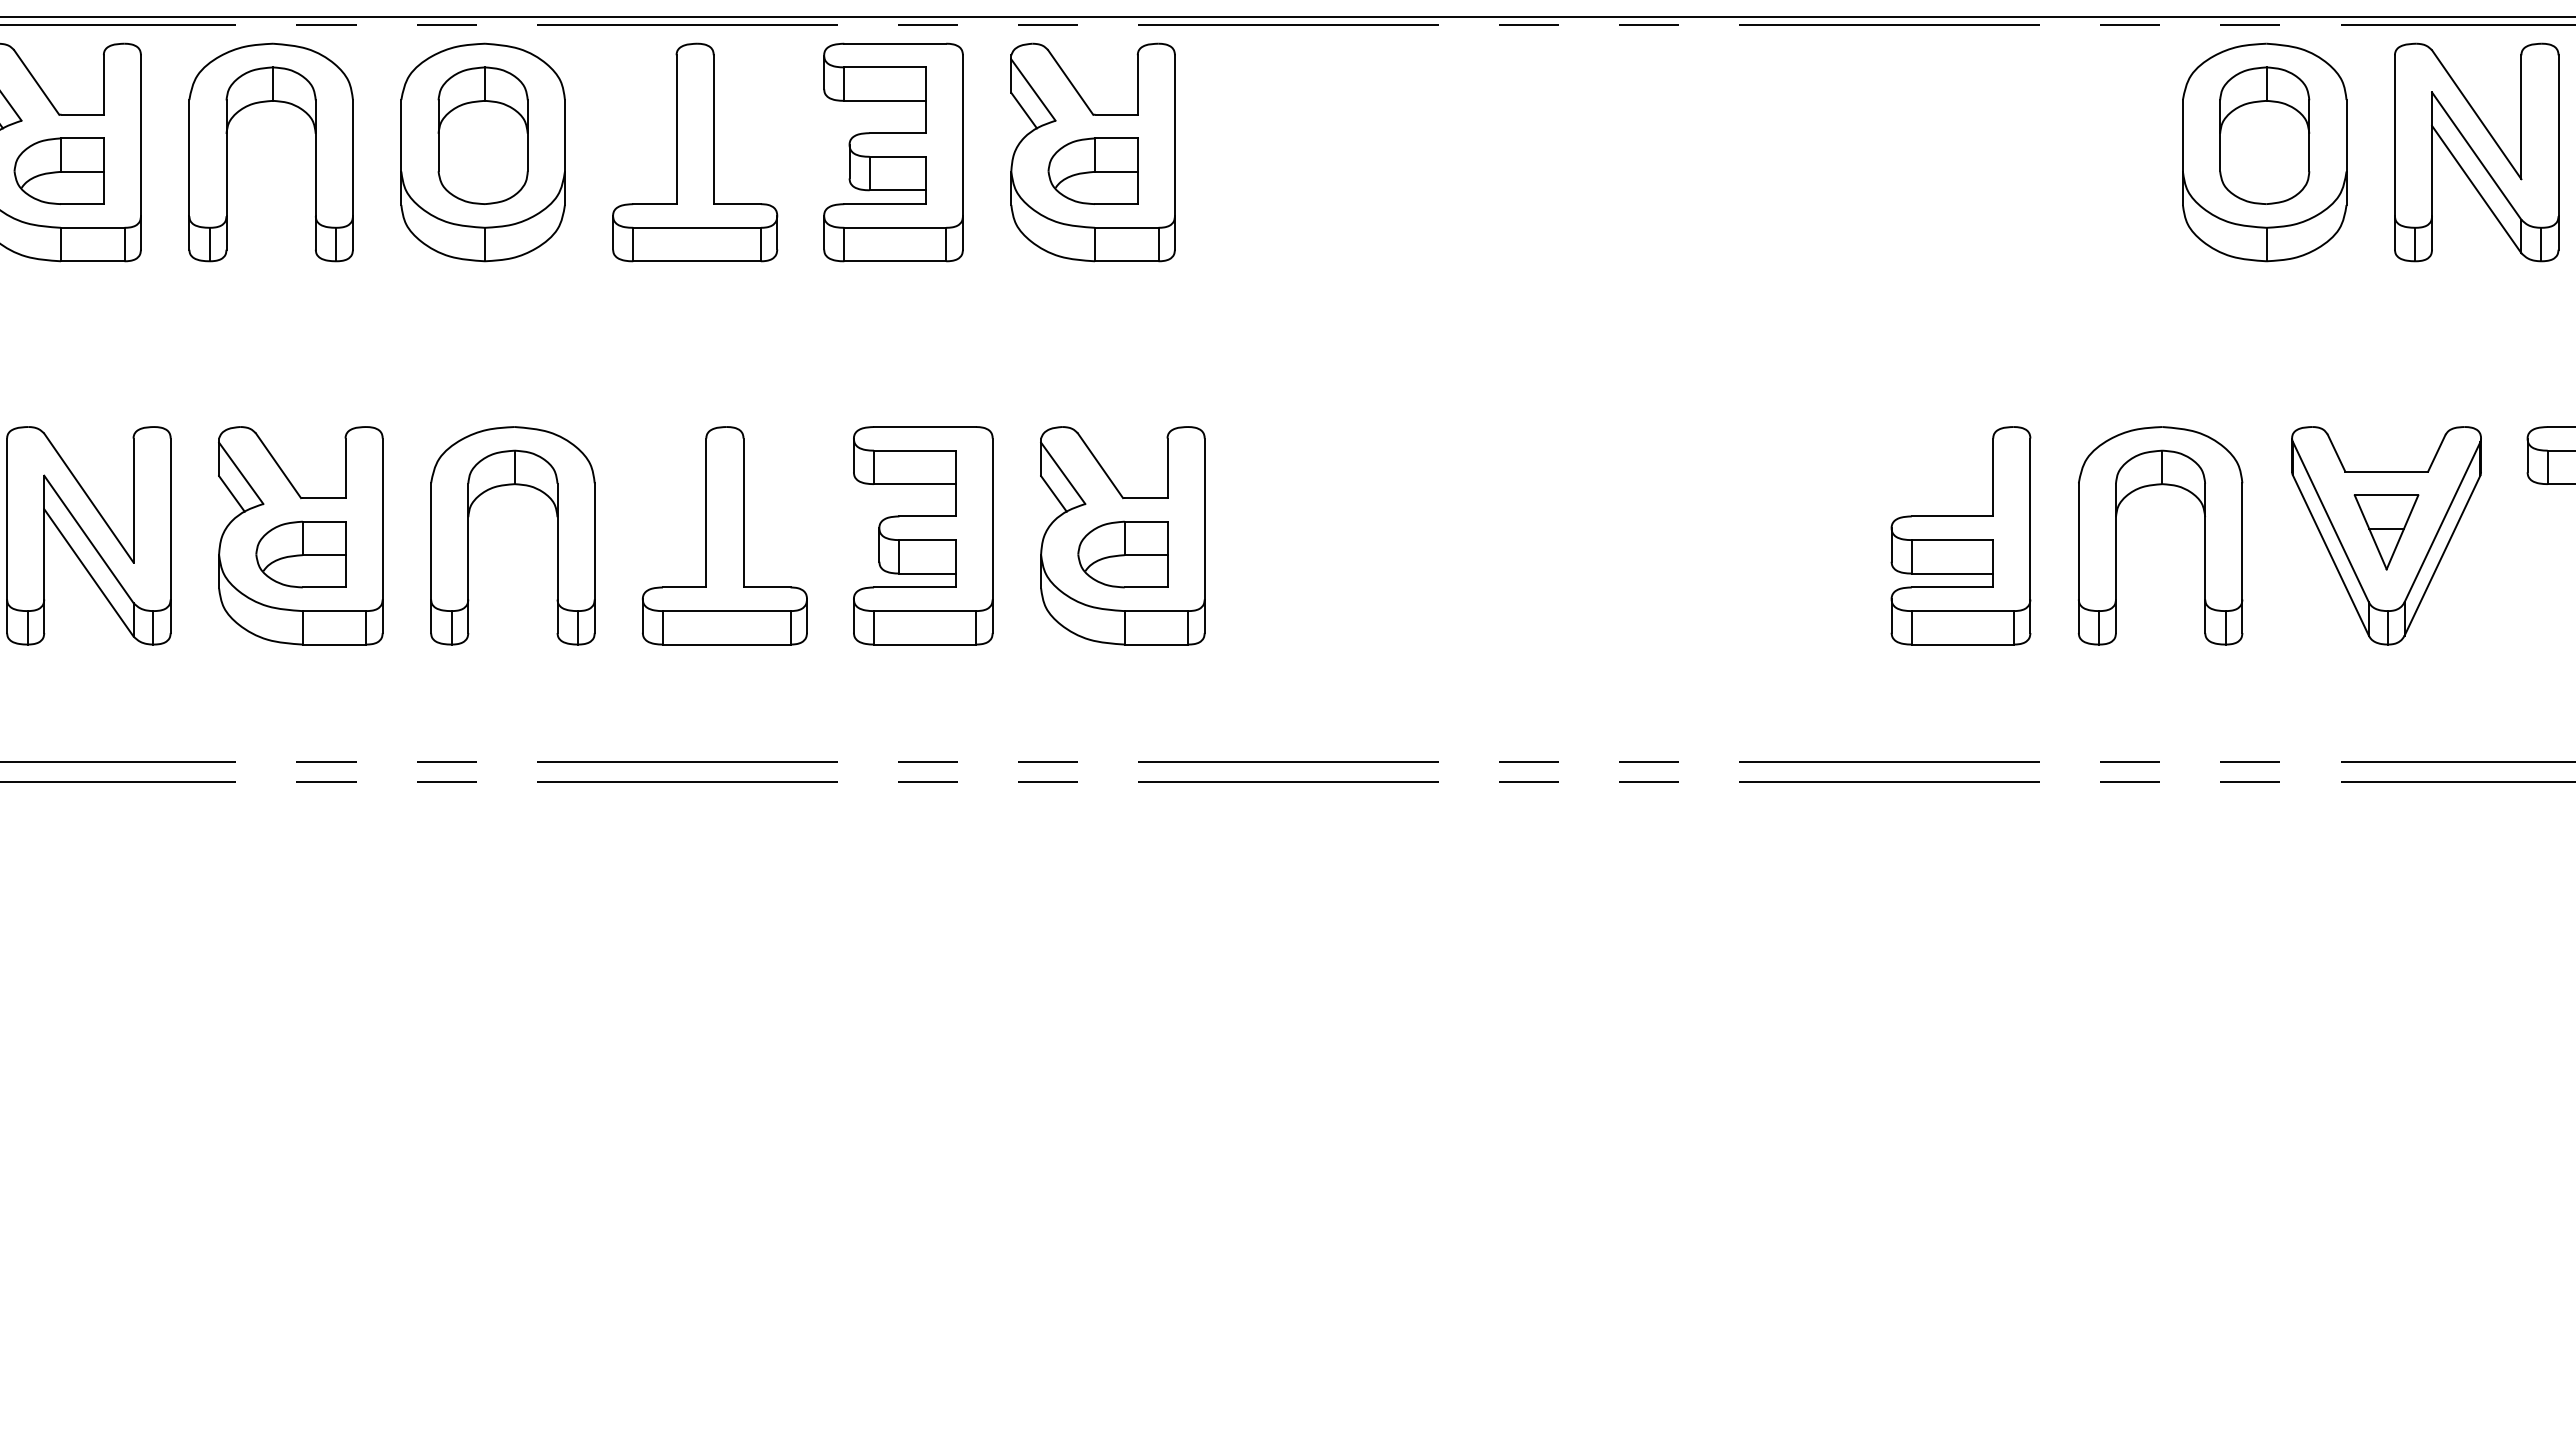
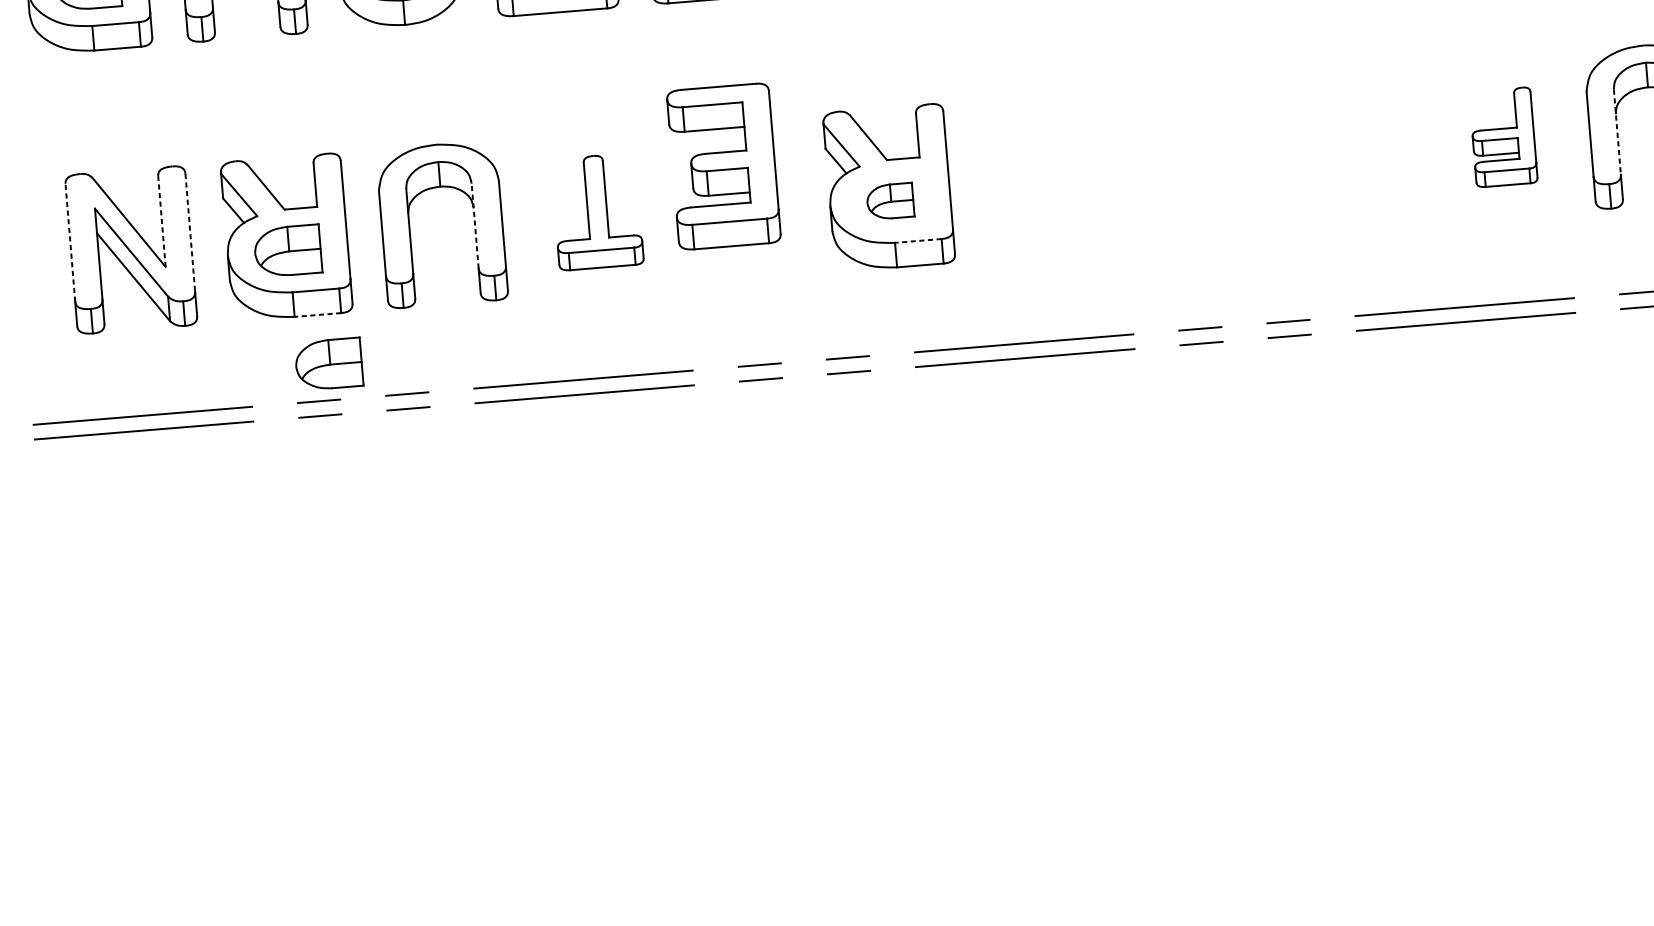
line: (133, 500) -> (161, 221), solid -> dashed
line: (7, 518) -> (70, 242), solid -> dashed
line: (170, 519) -> (190, 233), solid -> dashed
part: (724, 535) -> (597, 211), size x0.7
part: (923, 535) -> (724, 166), moved
part: (1960, 535) -> (1503, 137), size x0.6
line: (557, 541) -> (475, 226), solid -> dashed
line: (2115, 541) -> (1617, 132), solid -> dashed
part: (1122, 554) -> (890, 201), size x0.7
line: (1156, 611) -> (918, 241), solid -> dashed
line: (334, 644) -> (317, 314), solid -> dashed
part: (343, 712) -> (328, 364), added

